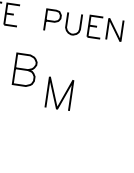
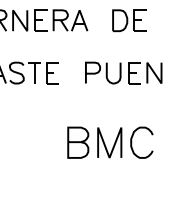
curve: (25, 70) -> (78, 142), moved
curve: (82, 96) -> (132, 142), added

